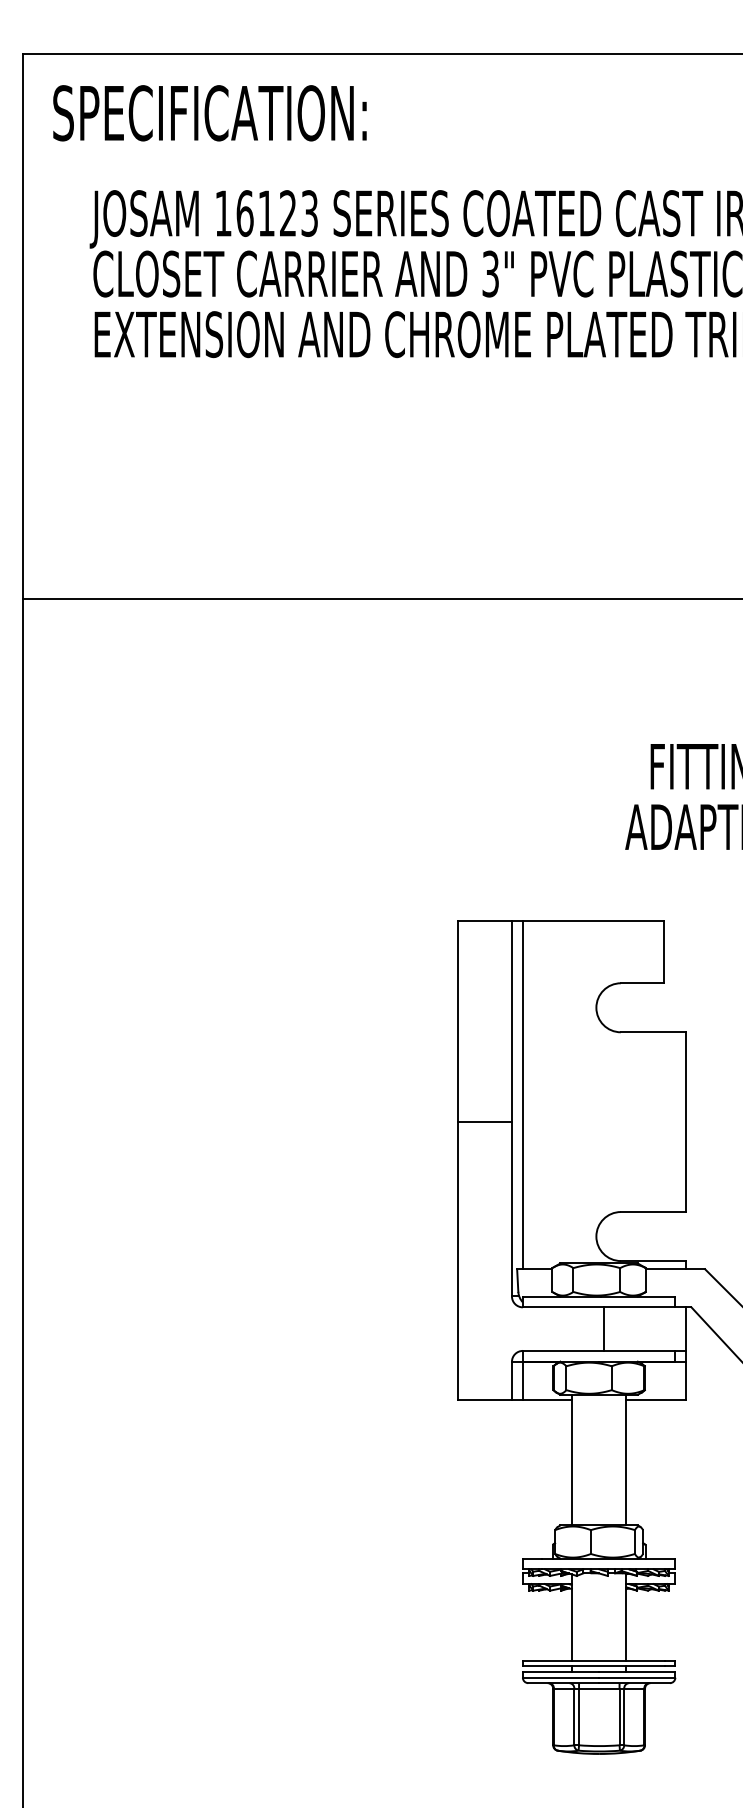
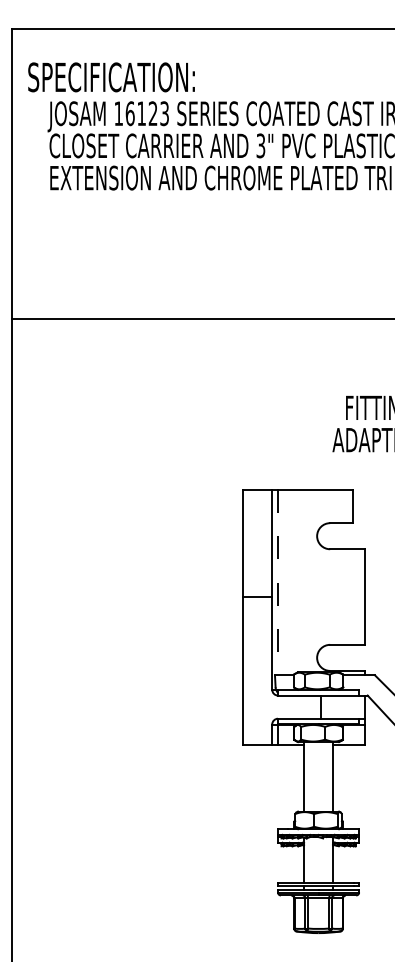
text: (209, 113) -> (111, 77), moved
line: (523, 1094) -> (278, 582), solid -> dashed

